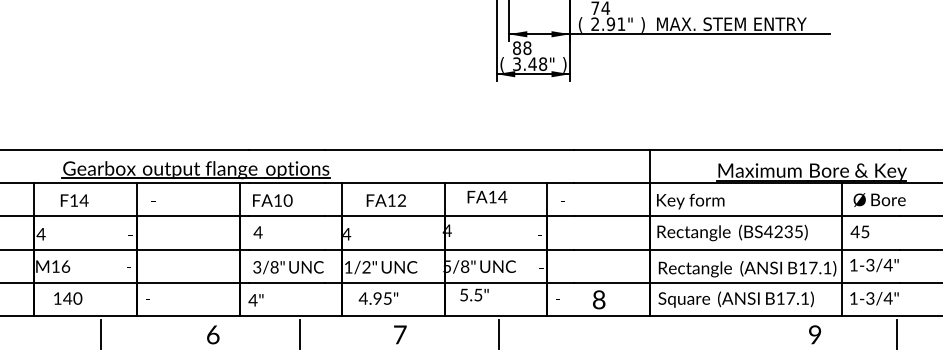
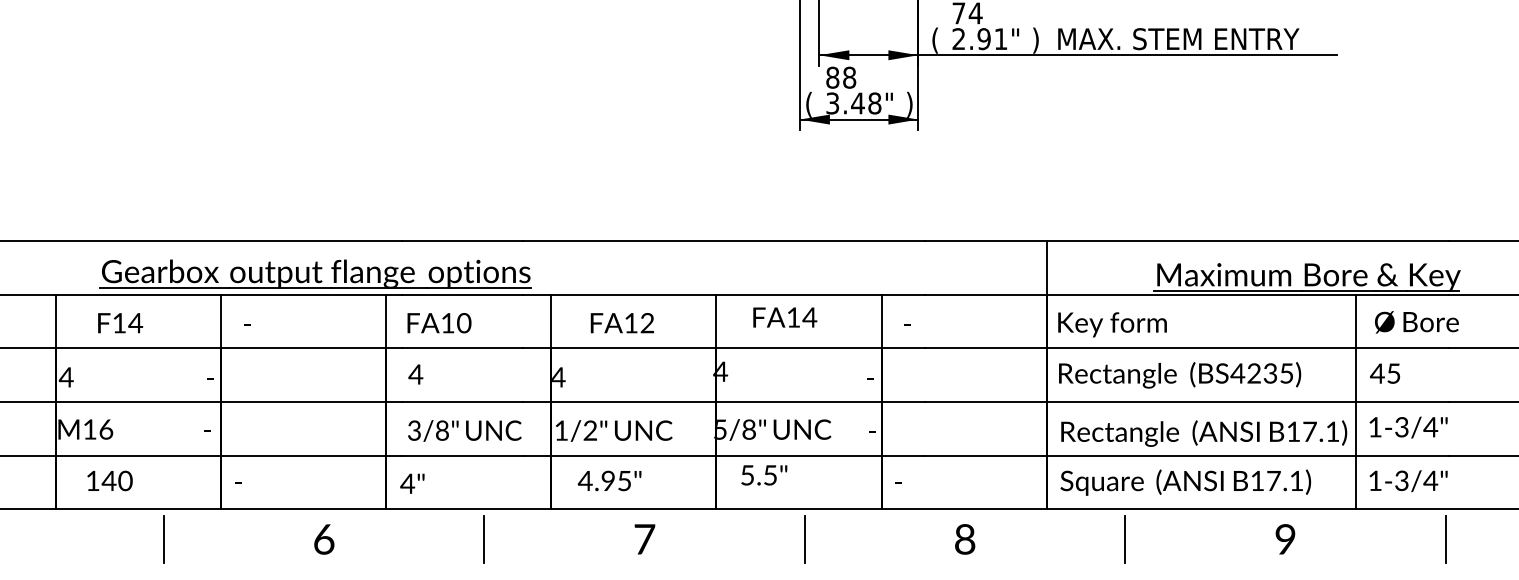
text: (599, 299) -> (965, 538), moved
text: (213, 334) -> (324, 538), moved
line: (698, 334) -> (1125, 538), added
text: (815, 334) -> (1286, 538), moved

